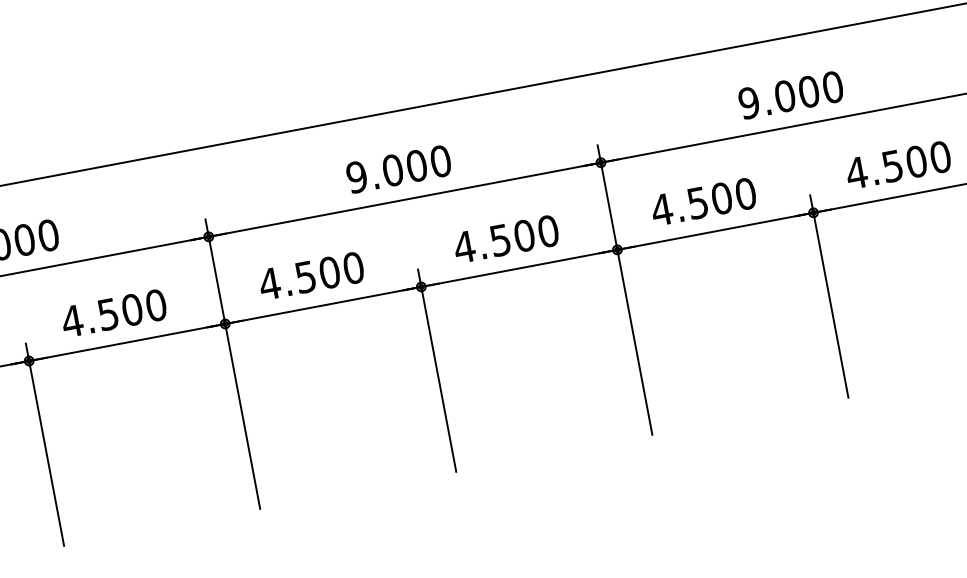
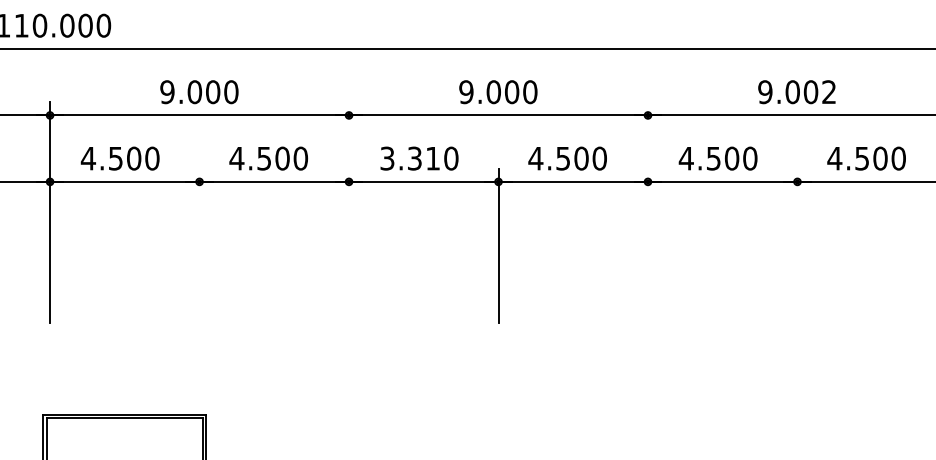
text: (833, 87) -> (829, 92), 9.000 -> 9.002
text: (298, 278) -> (409, 158), 4.500 -> 3.310
line: (624, 290) -> (647, 212), removed
line: (829, 296) -> (797, 245), removed
line: (233, 364) -> (349, 212), removed
line: (44, 444) -> (199, 245), removed

